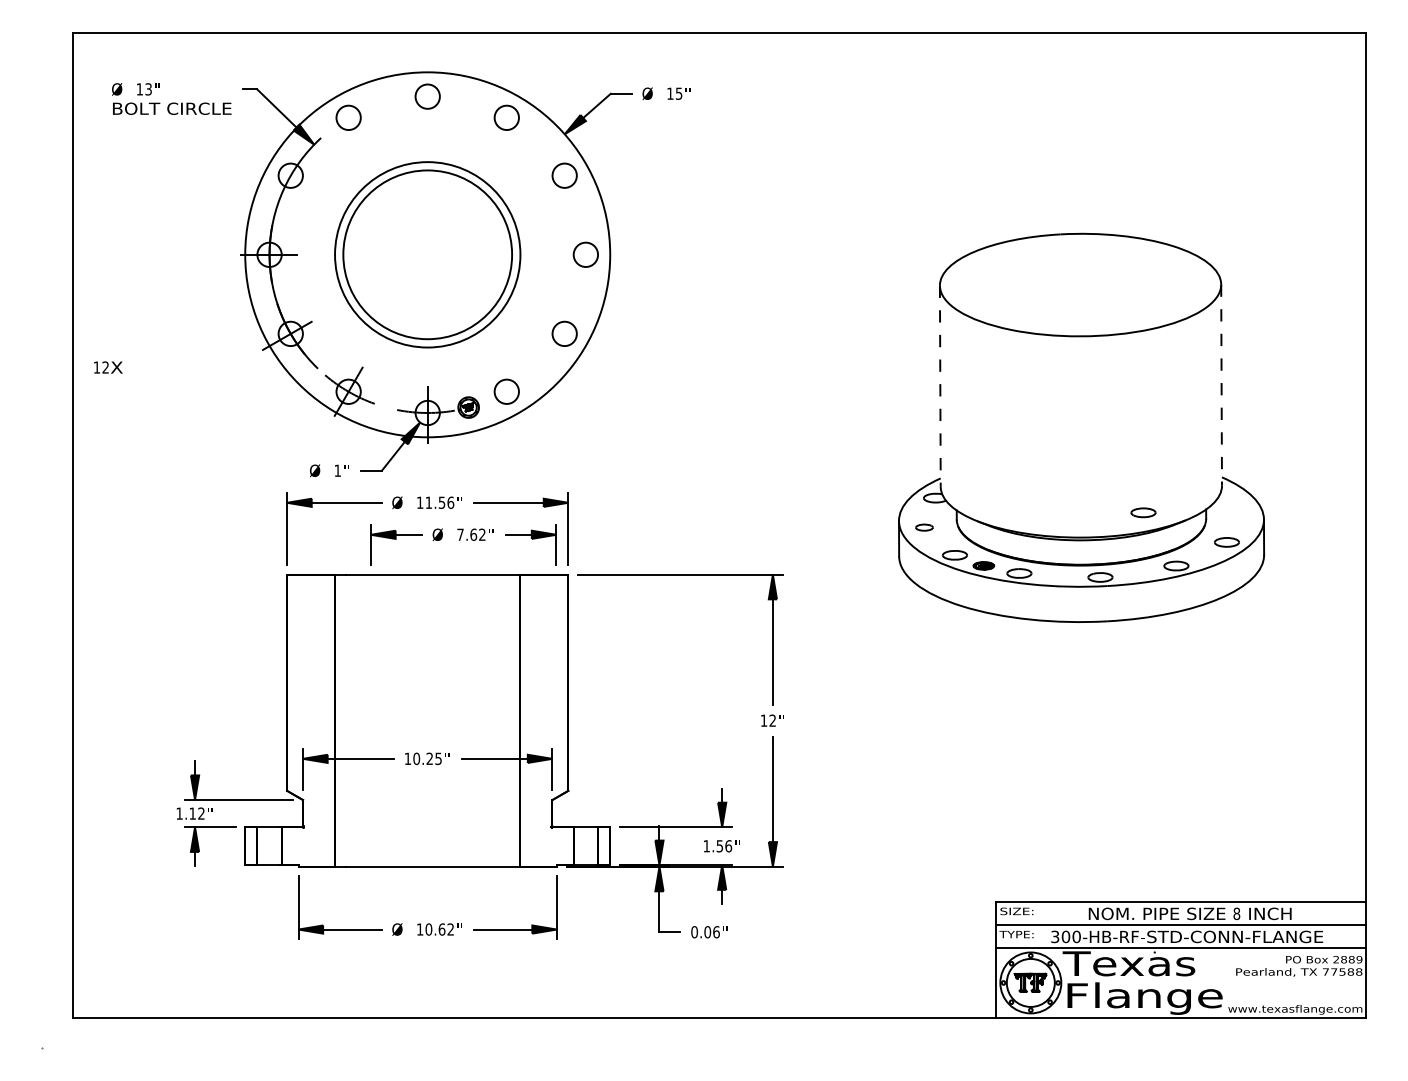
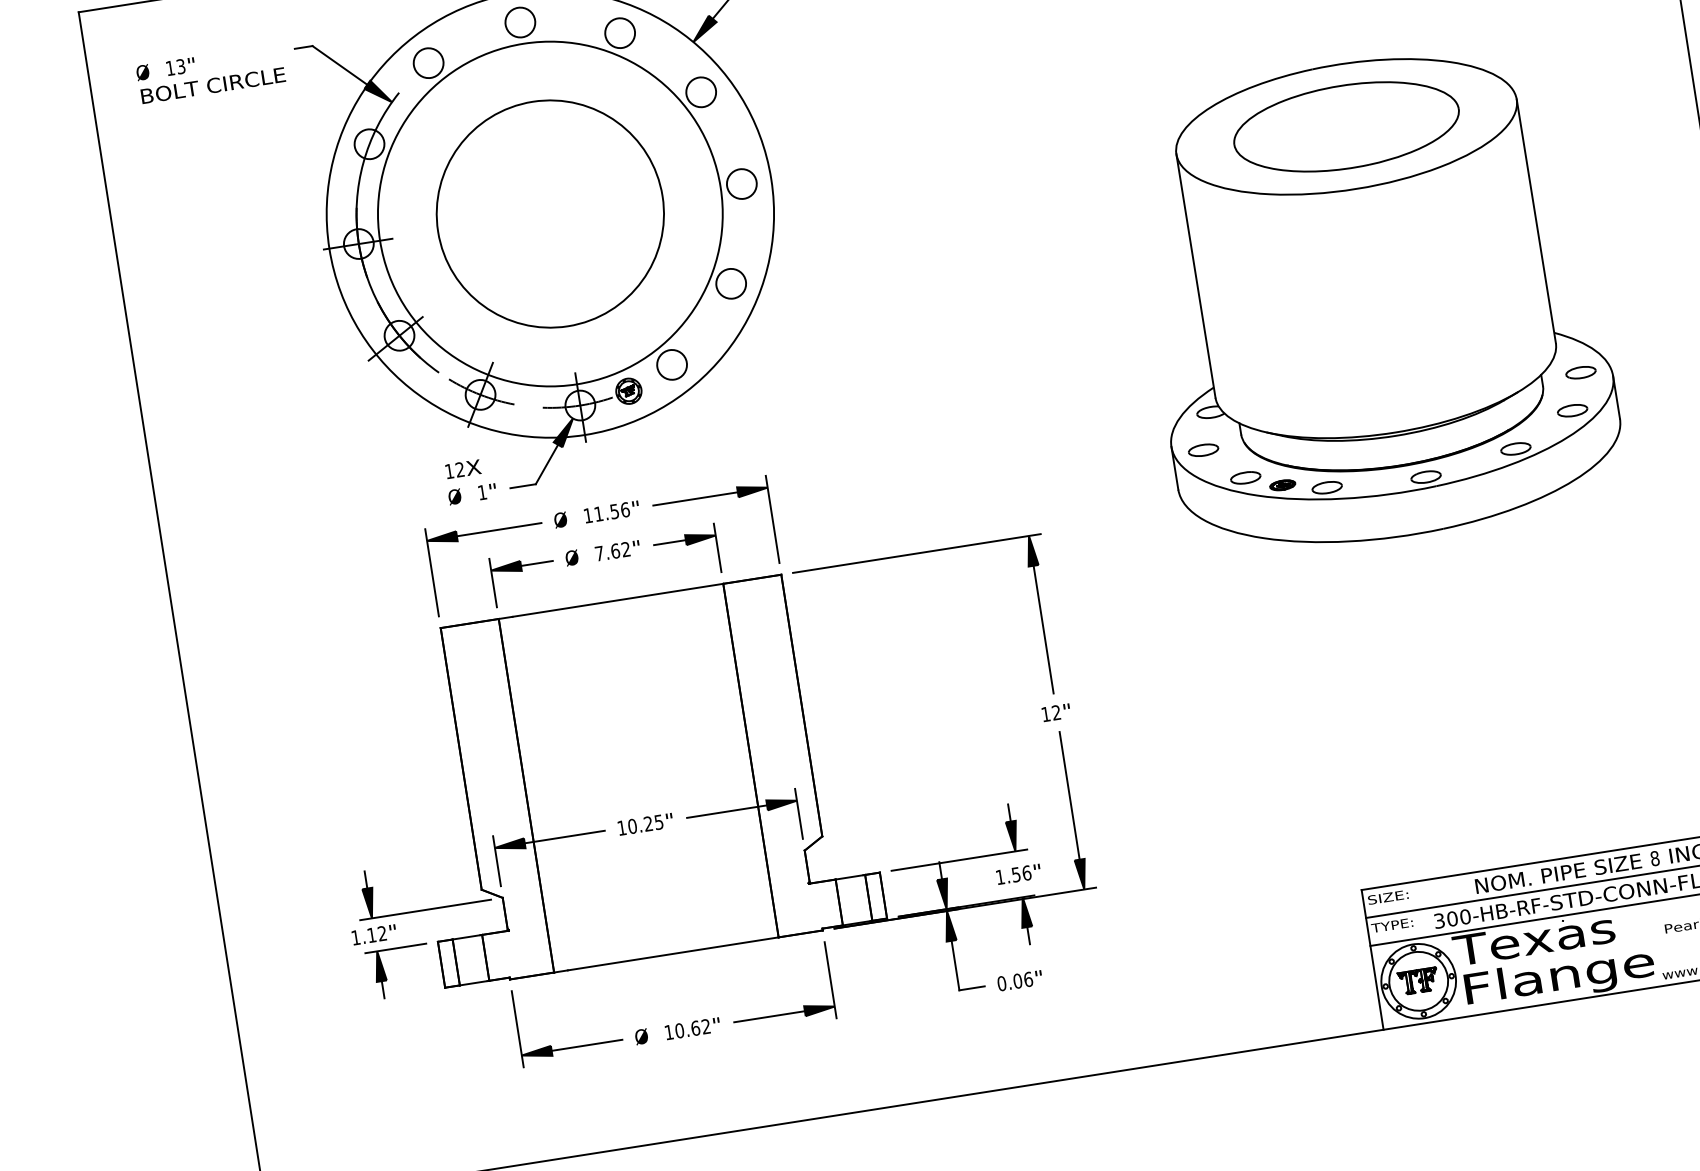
circle: (427, 254) -> (550, 213), size x1.67
part: (1080, 284) -> (1346, 126), added
text: (108, 367) -> (463, 469), moved
line: (1221, 385) -> (1536, 221), dashed -> solid
line: (940, 386) -> (1196, 276), dashed -> solid
part: (1143, 512) -> (1580, 372), moved
part: (924, 527) -> (1203, 450), size x1.43
part: (463, 544) -> (605, 564), moved

